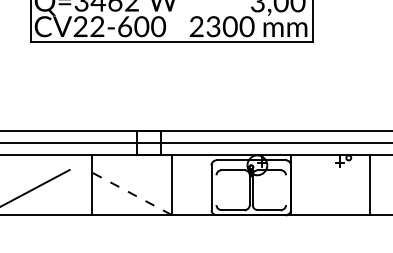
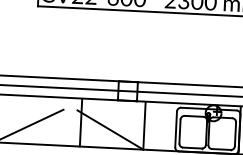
line: (216, 190) -> (179, 131), added
line: (286, 190) -> (235, 134), added
line: (129, 192) -> (110, 130), dashed -> solid

